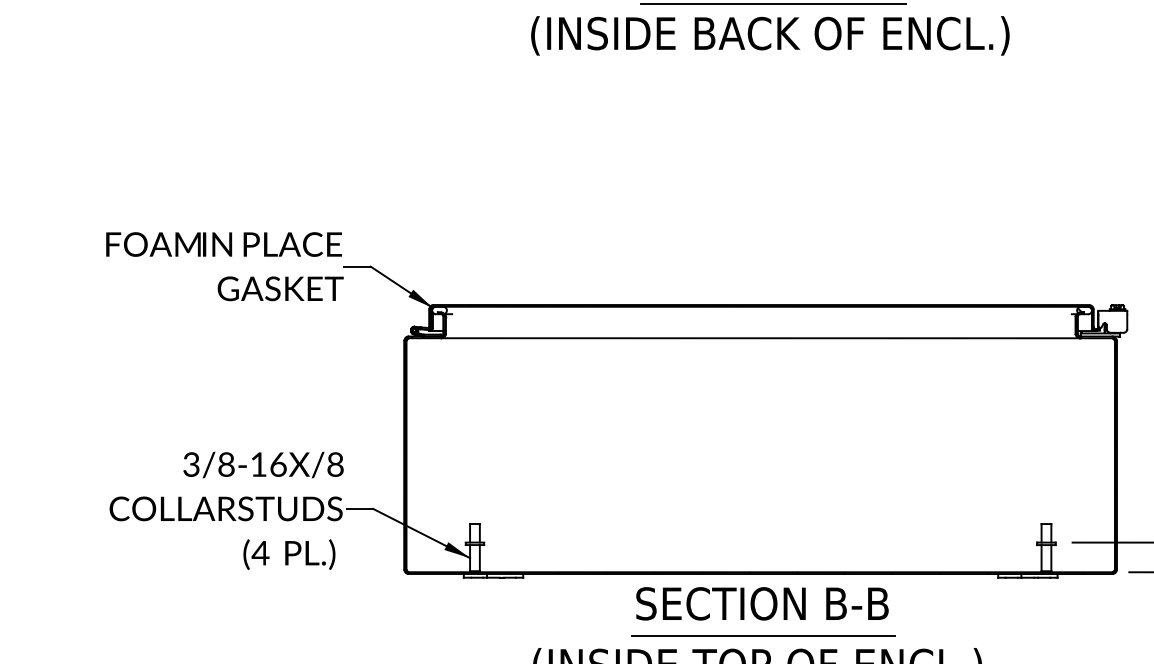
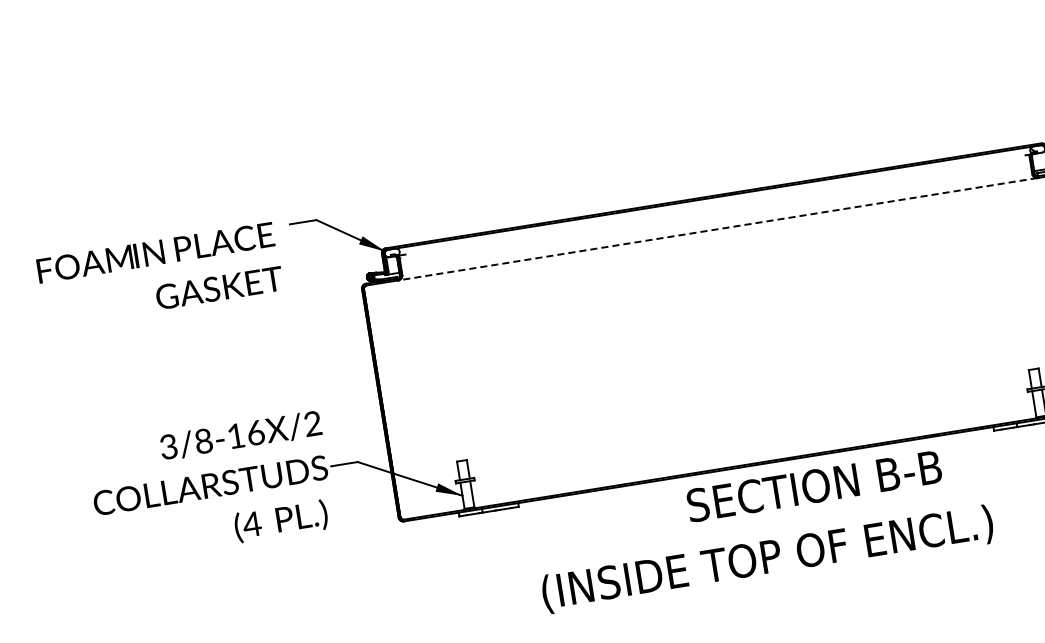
text: (224, 266) -> (159, 274), moved
line: (760, 338) -> (717, 229), solid -> dashed
text: (335, 464) -> (312, 423), X/8 -> X/2
text: (762, 603) -> (814, 485), moved
line: (762, 635) -> (767, 526), removed

